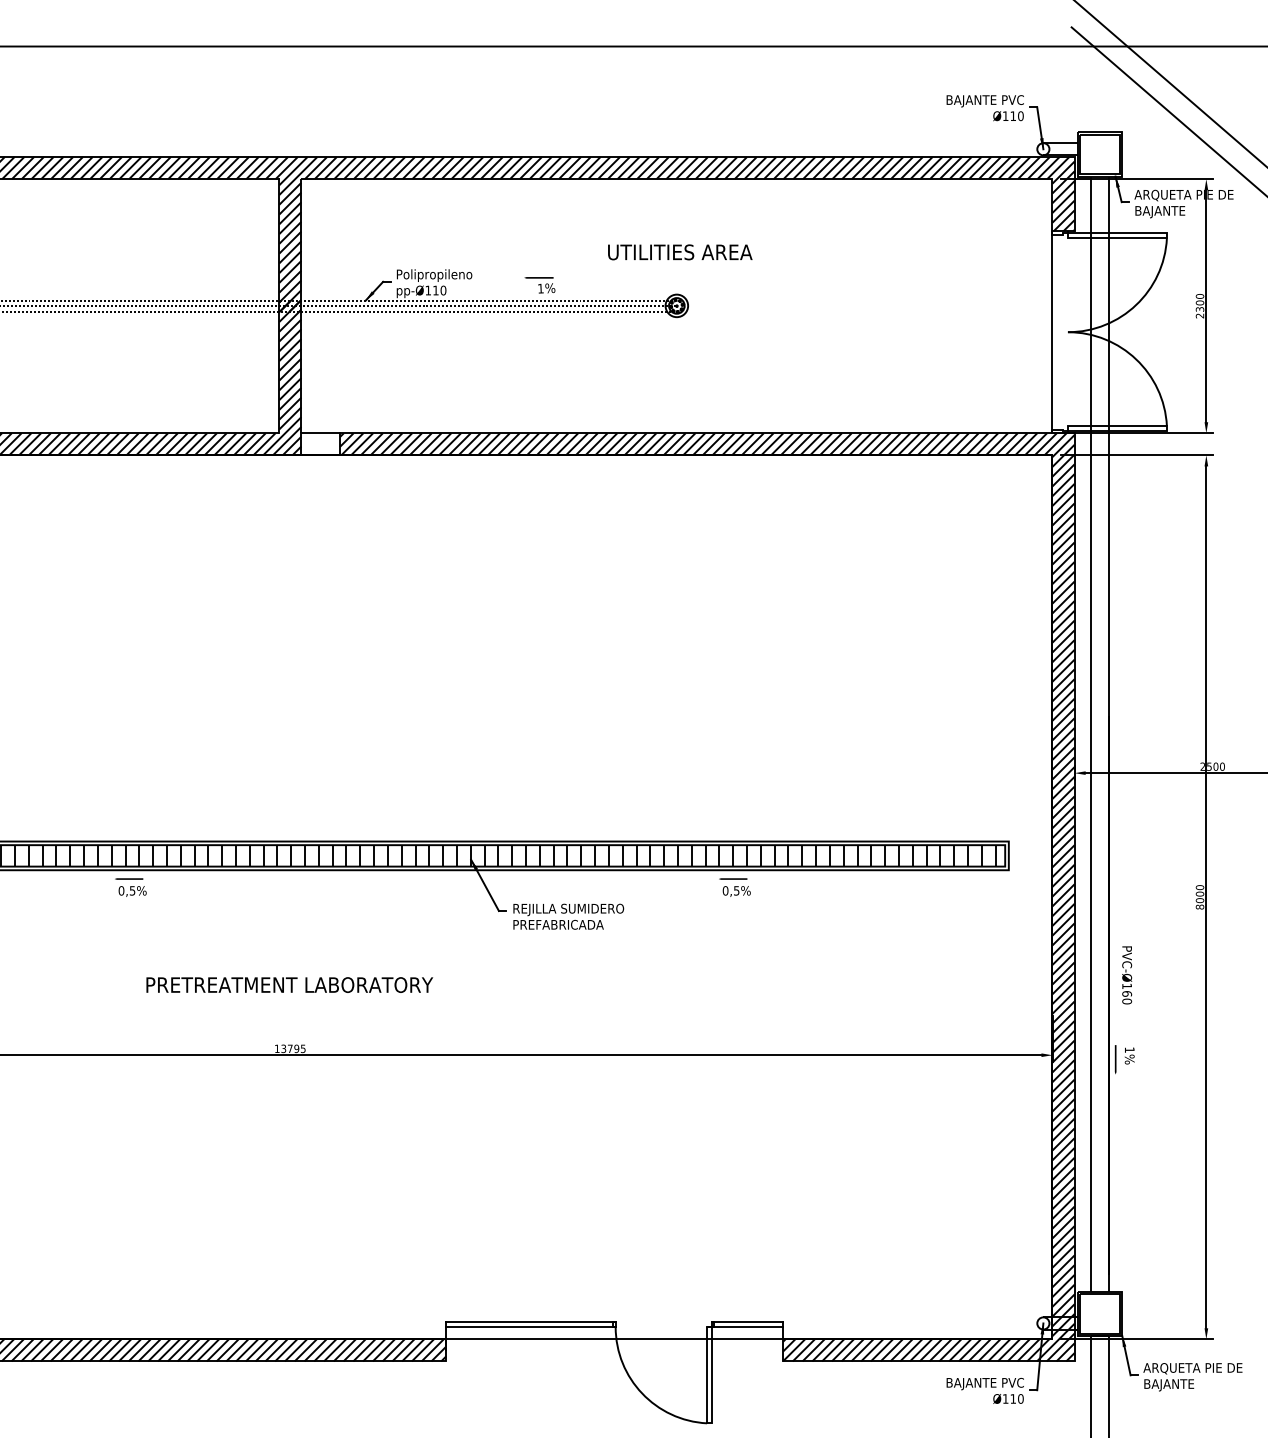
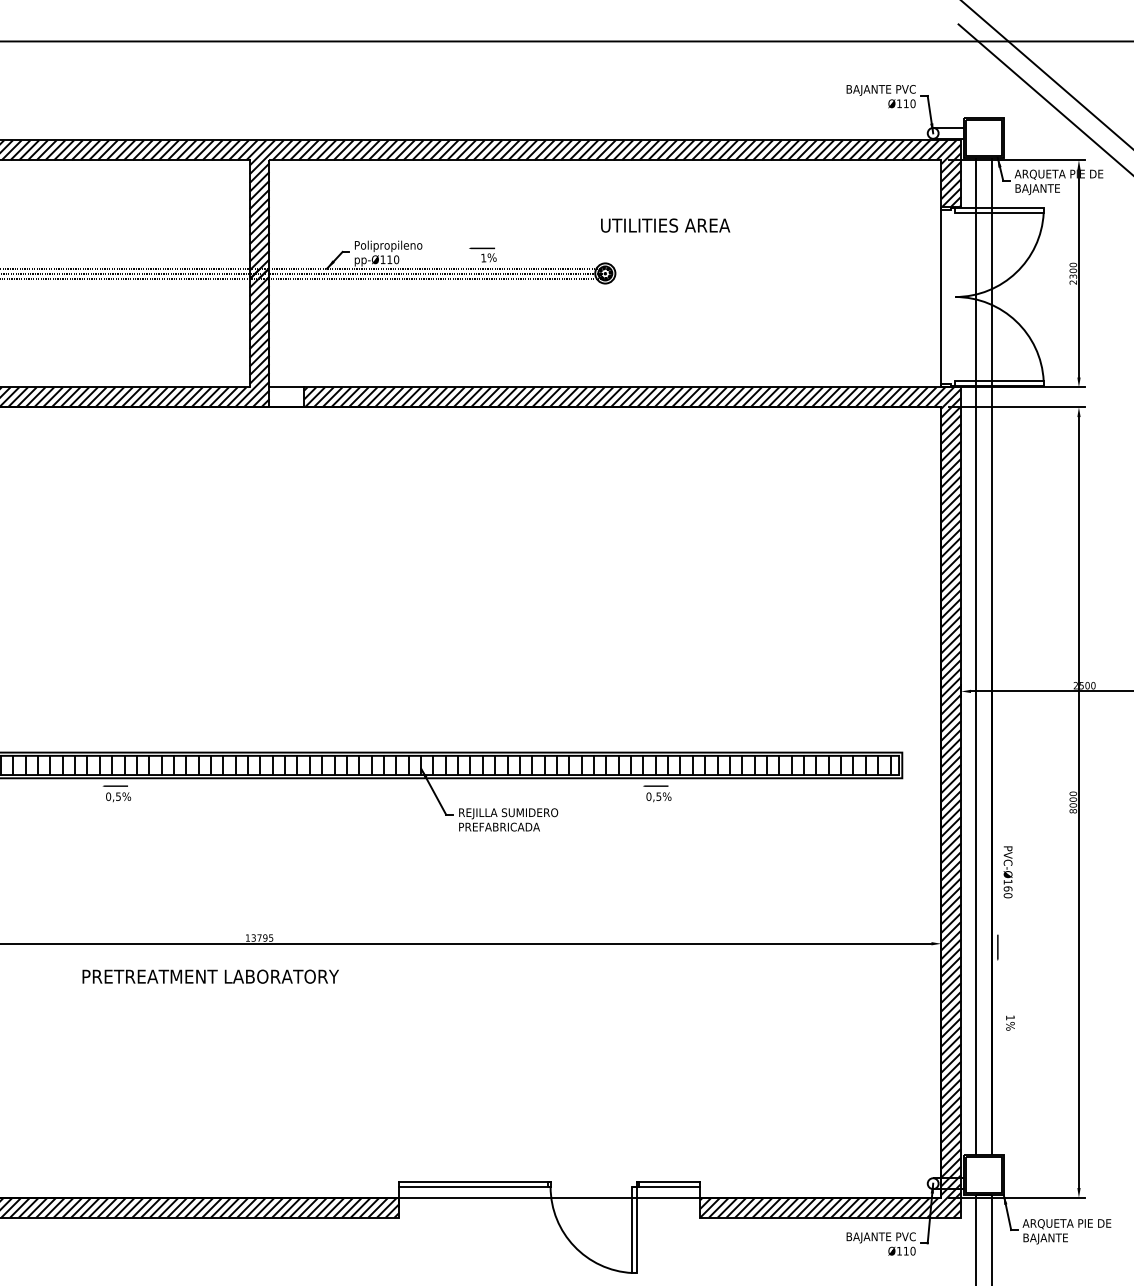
text: (680, 252) -> (665, 225), moved
text: (289, 984) -> (210, 976), moved
text: (1129, 1055) -> (1010, 1022), moved

